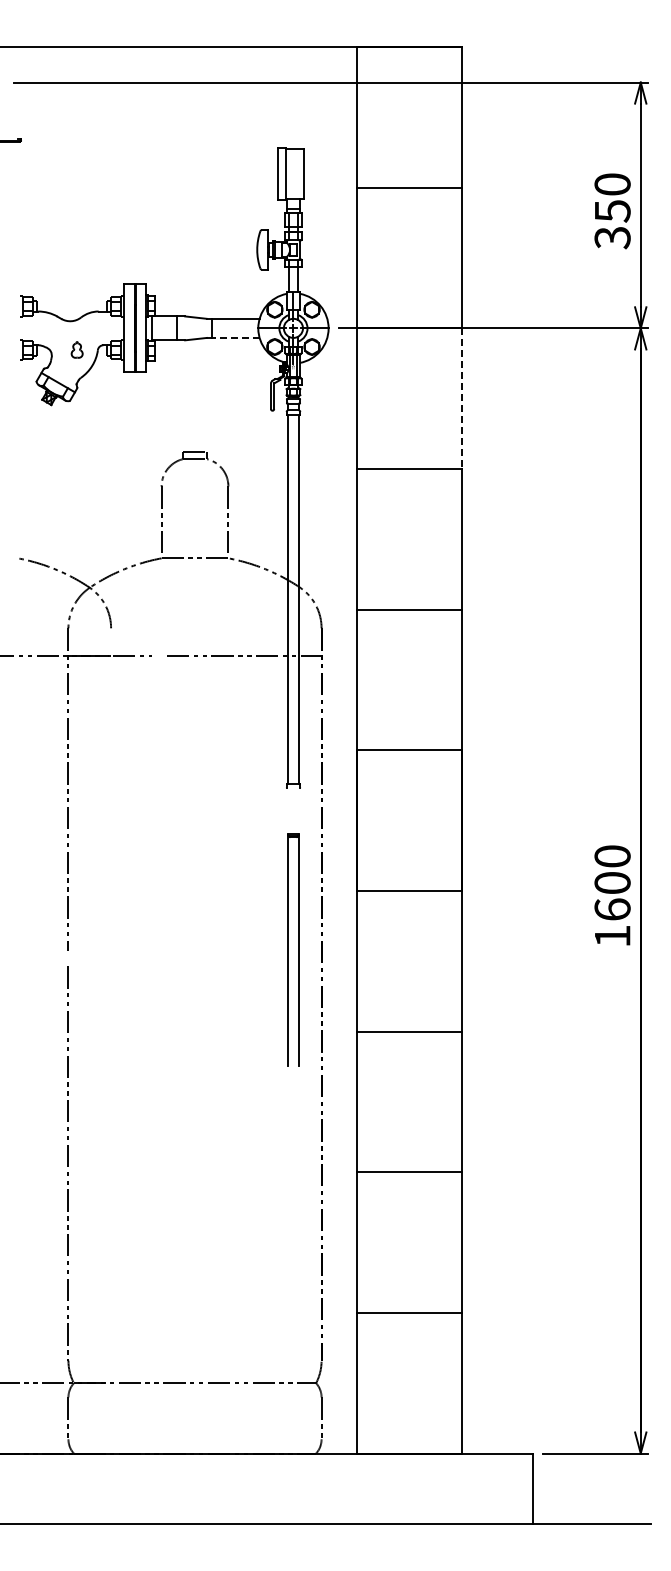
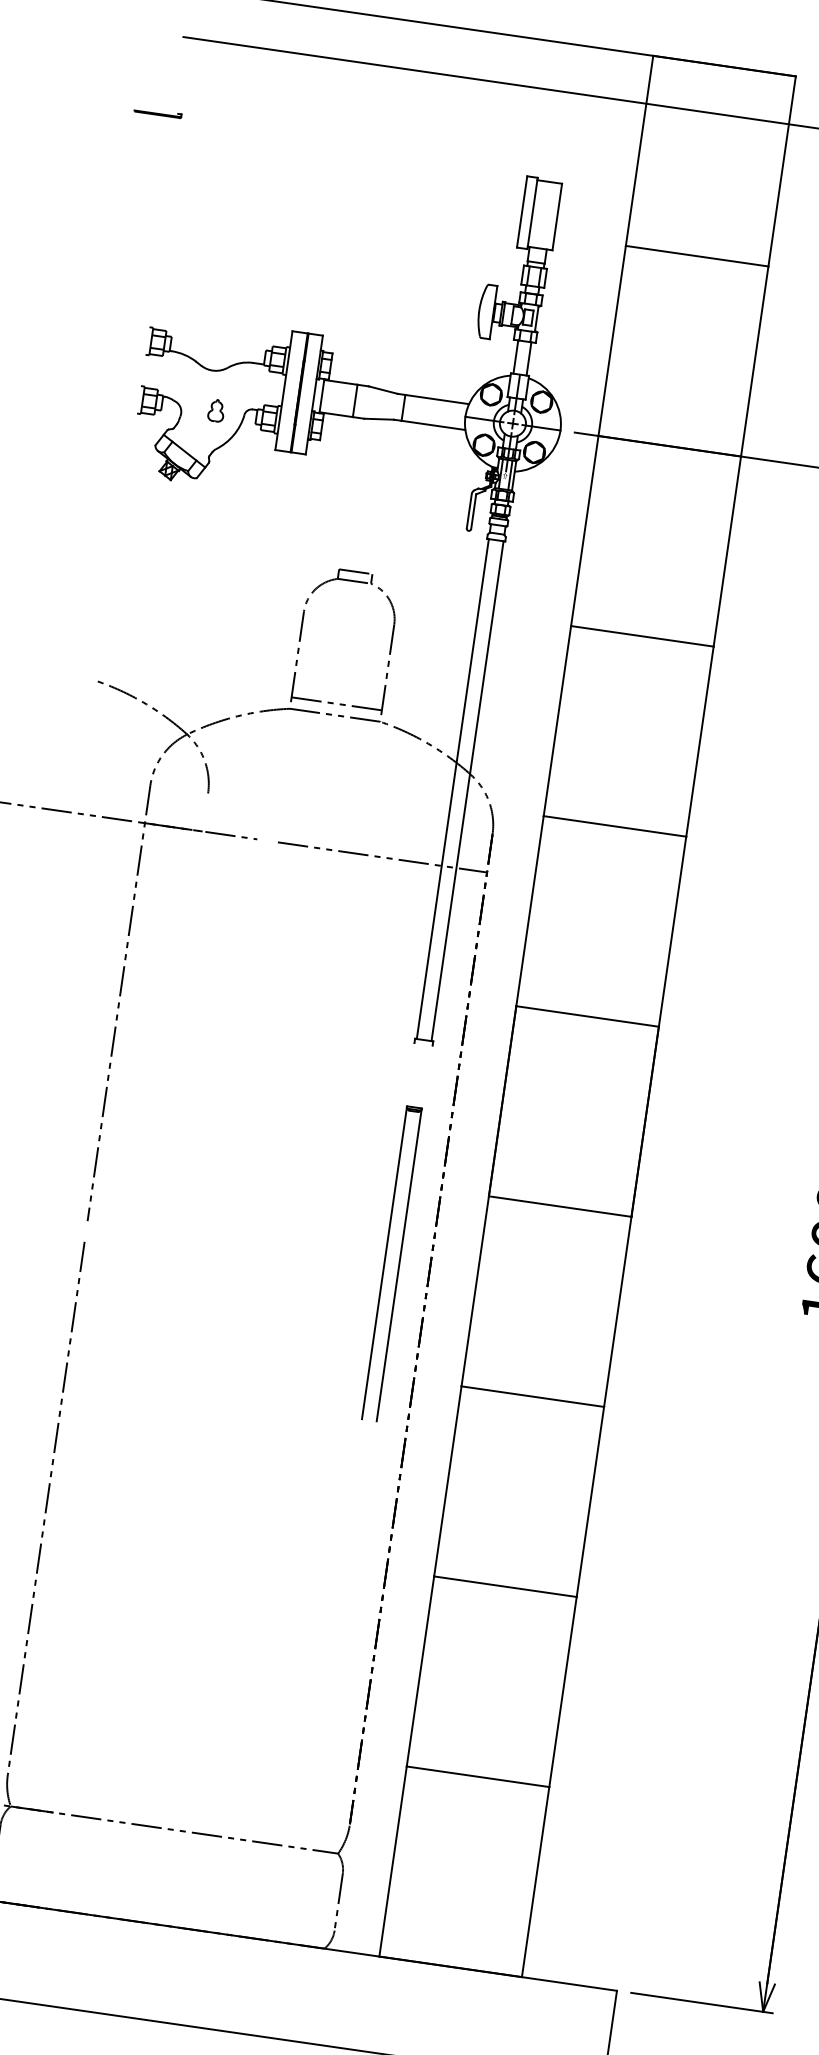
line: (236, 337) -> (434, 424), dashed -> solid
line: (462, 399) -> (727, 552), dashed -> solid
line: (194, 549) -> (336, 703), added

